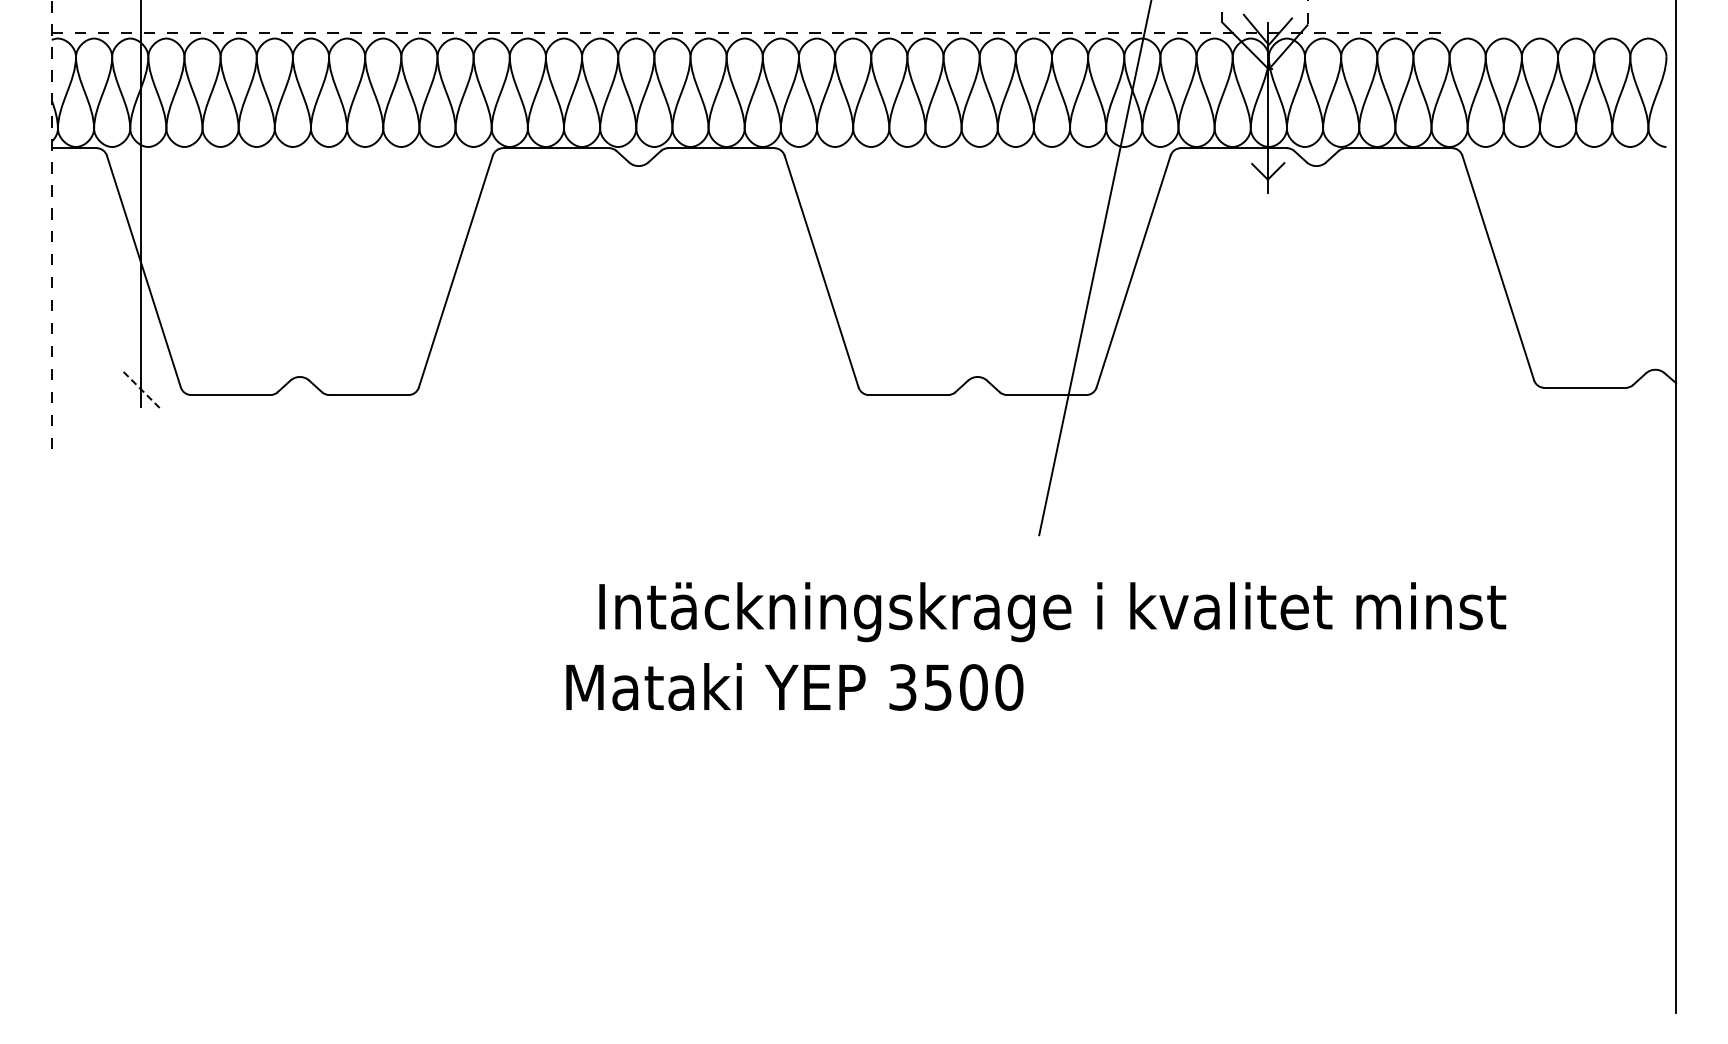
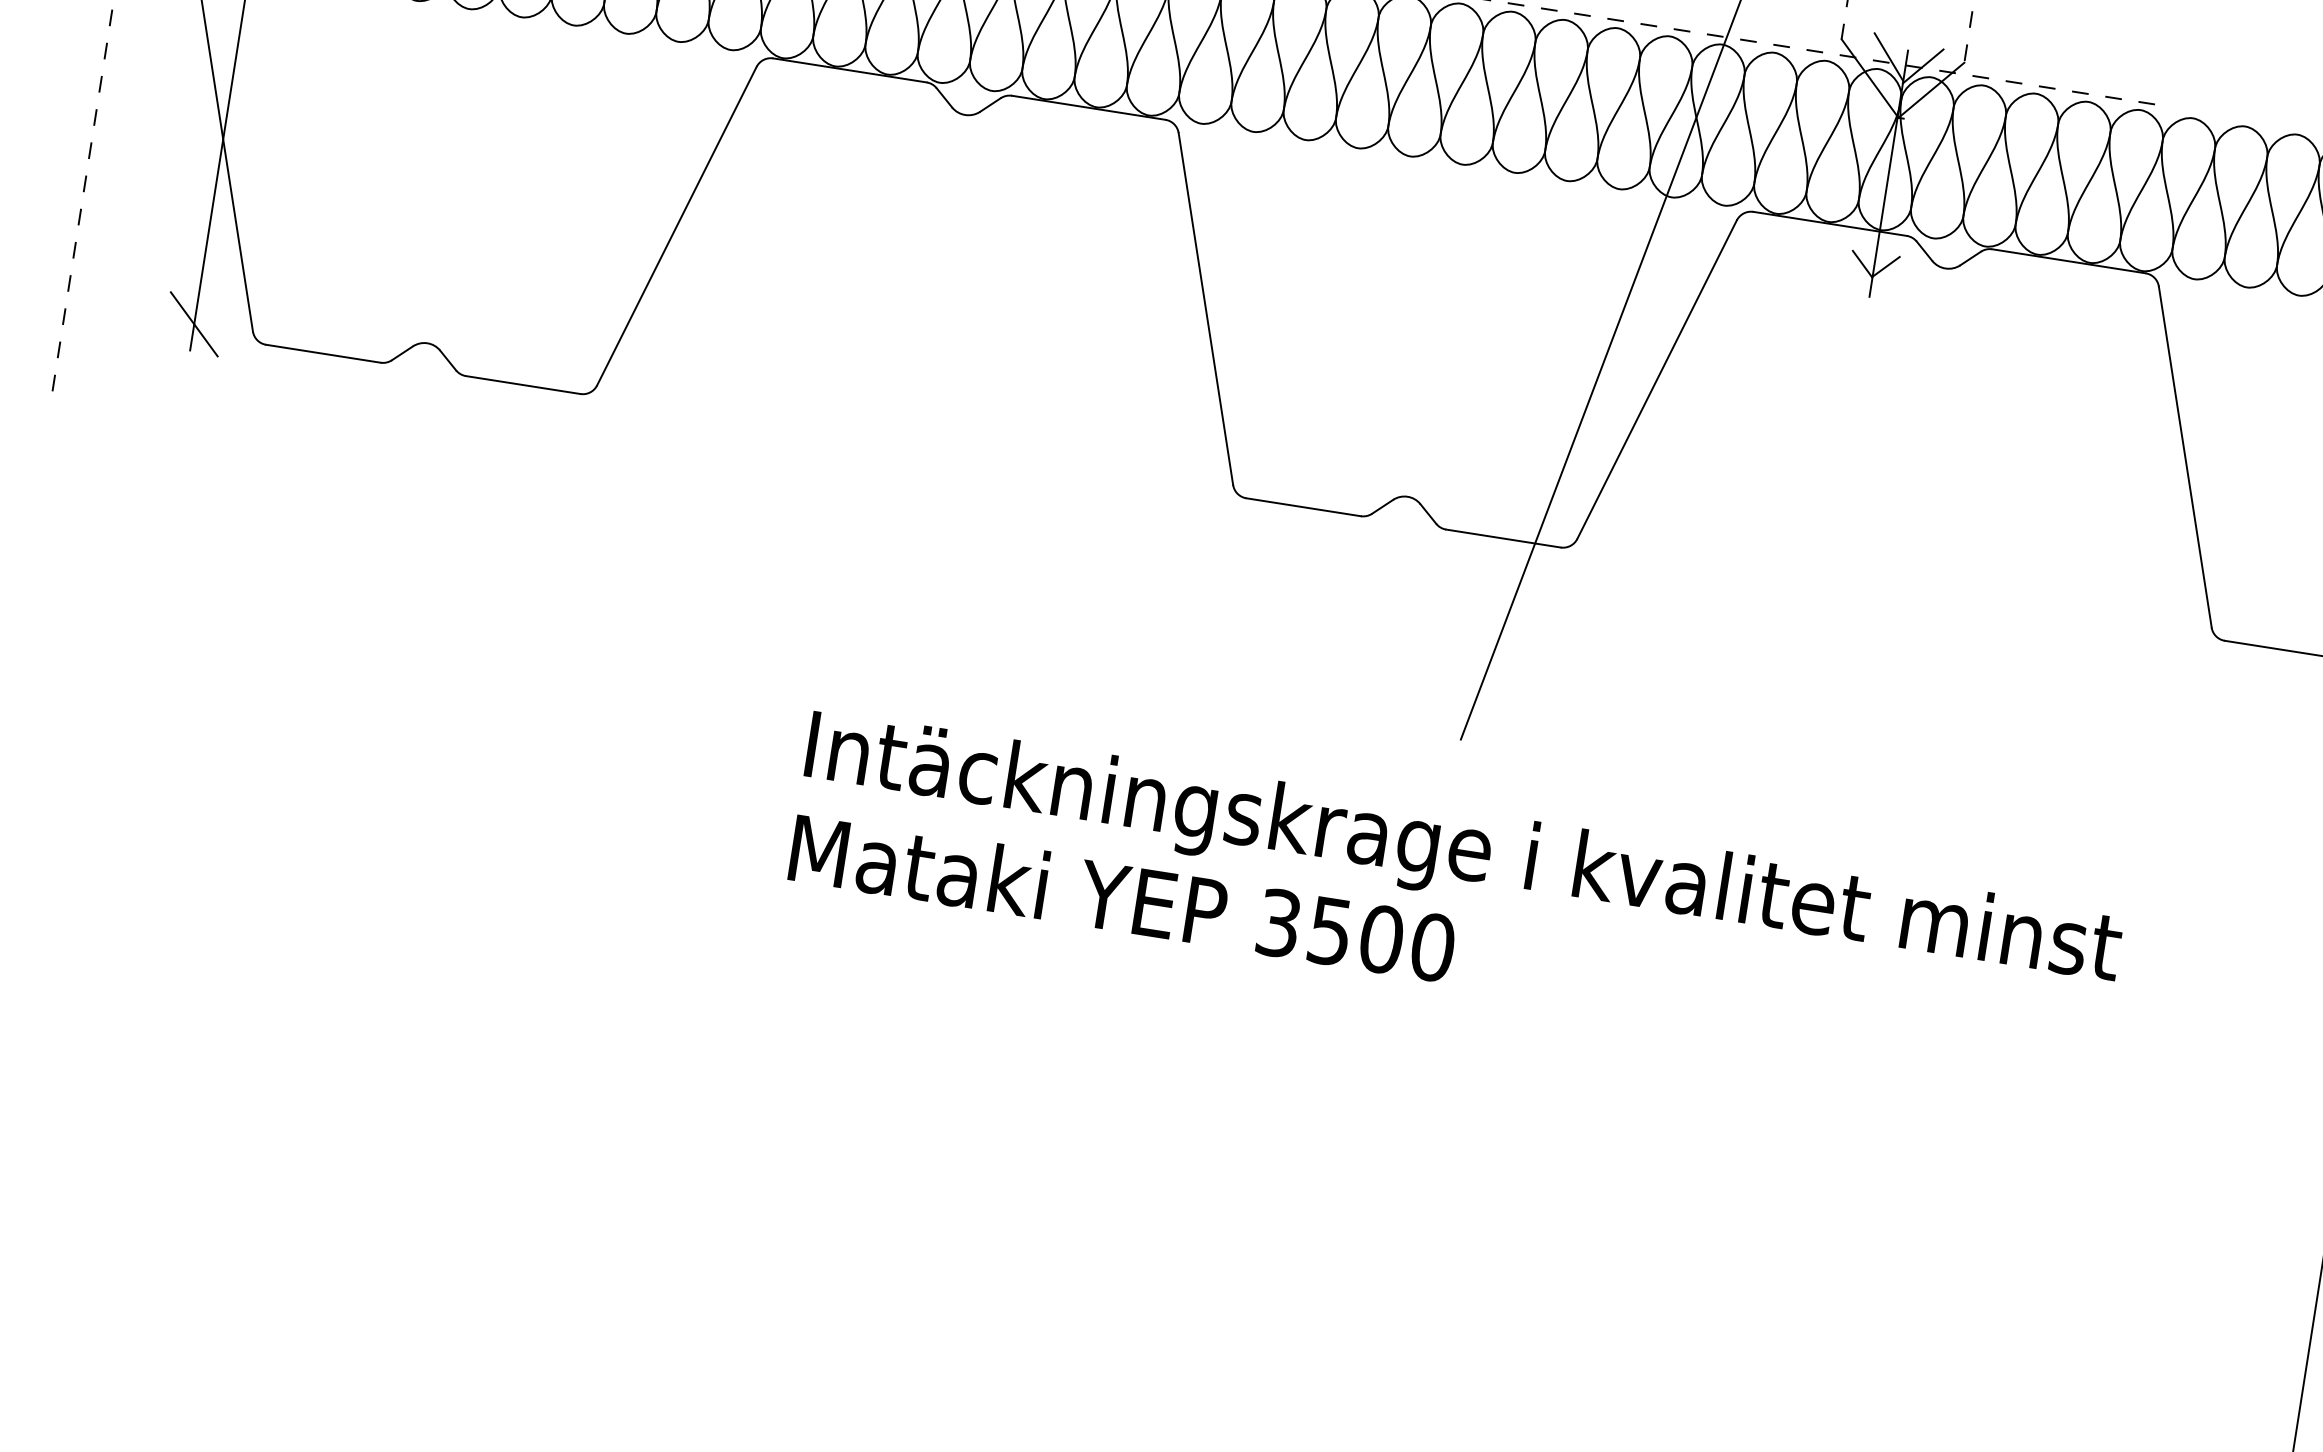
line: (140, 388) -> (194, 323), dashed -> solid
text: (794, 686) -> (1122, 897), moved

